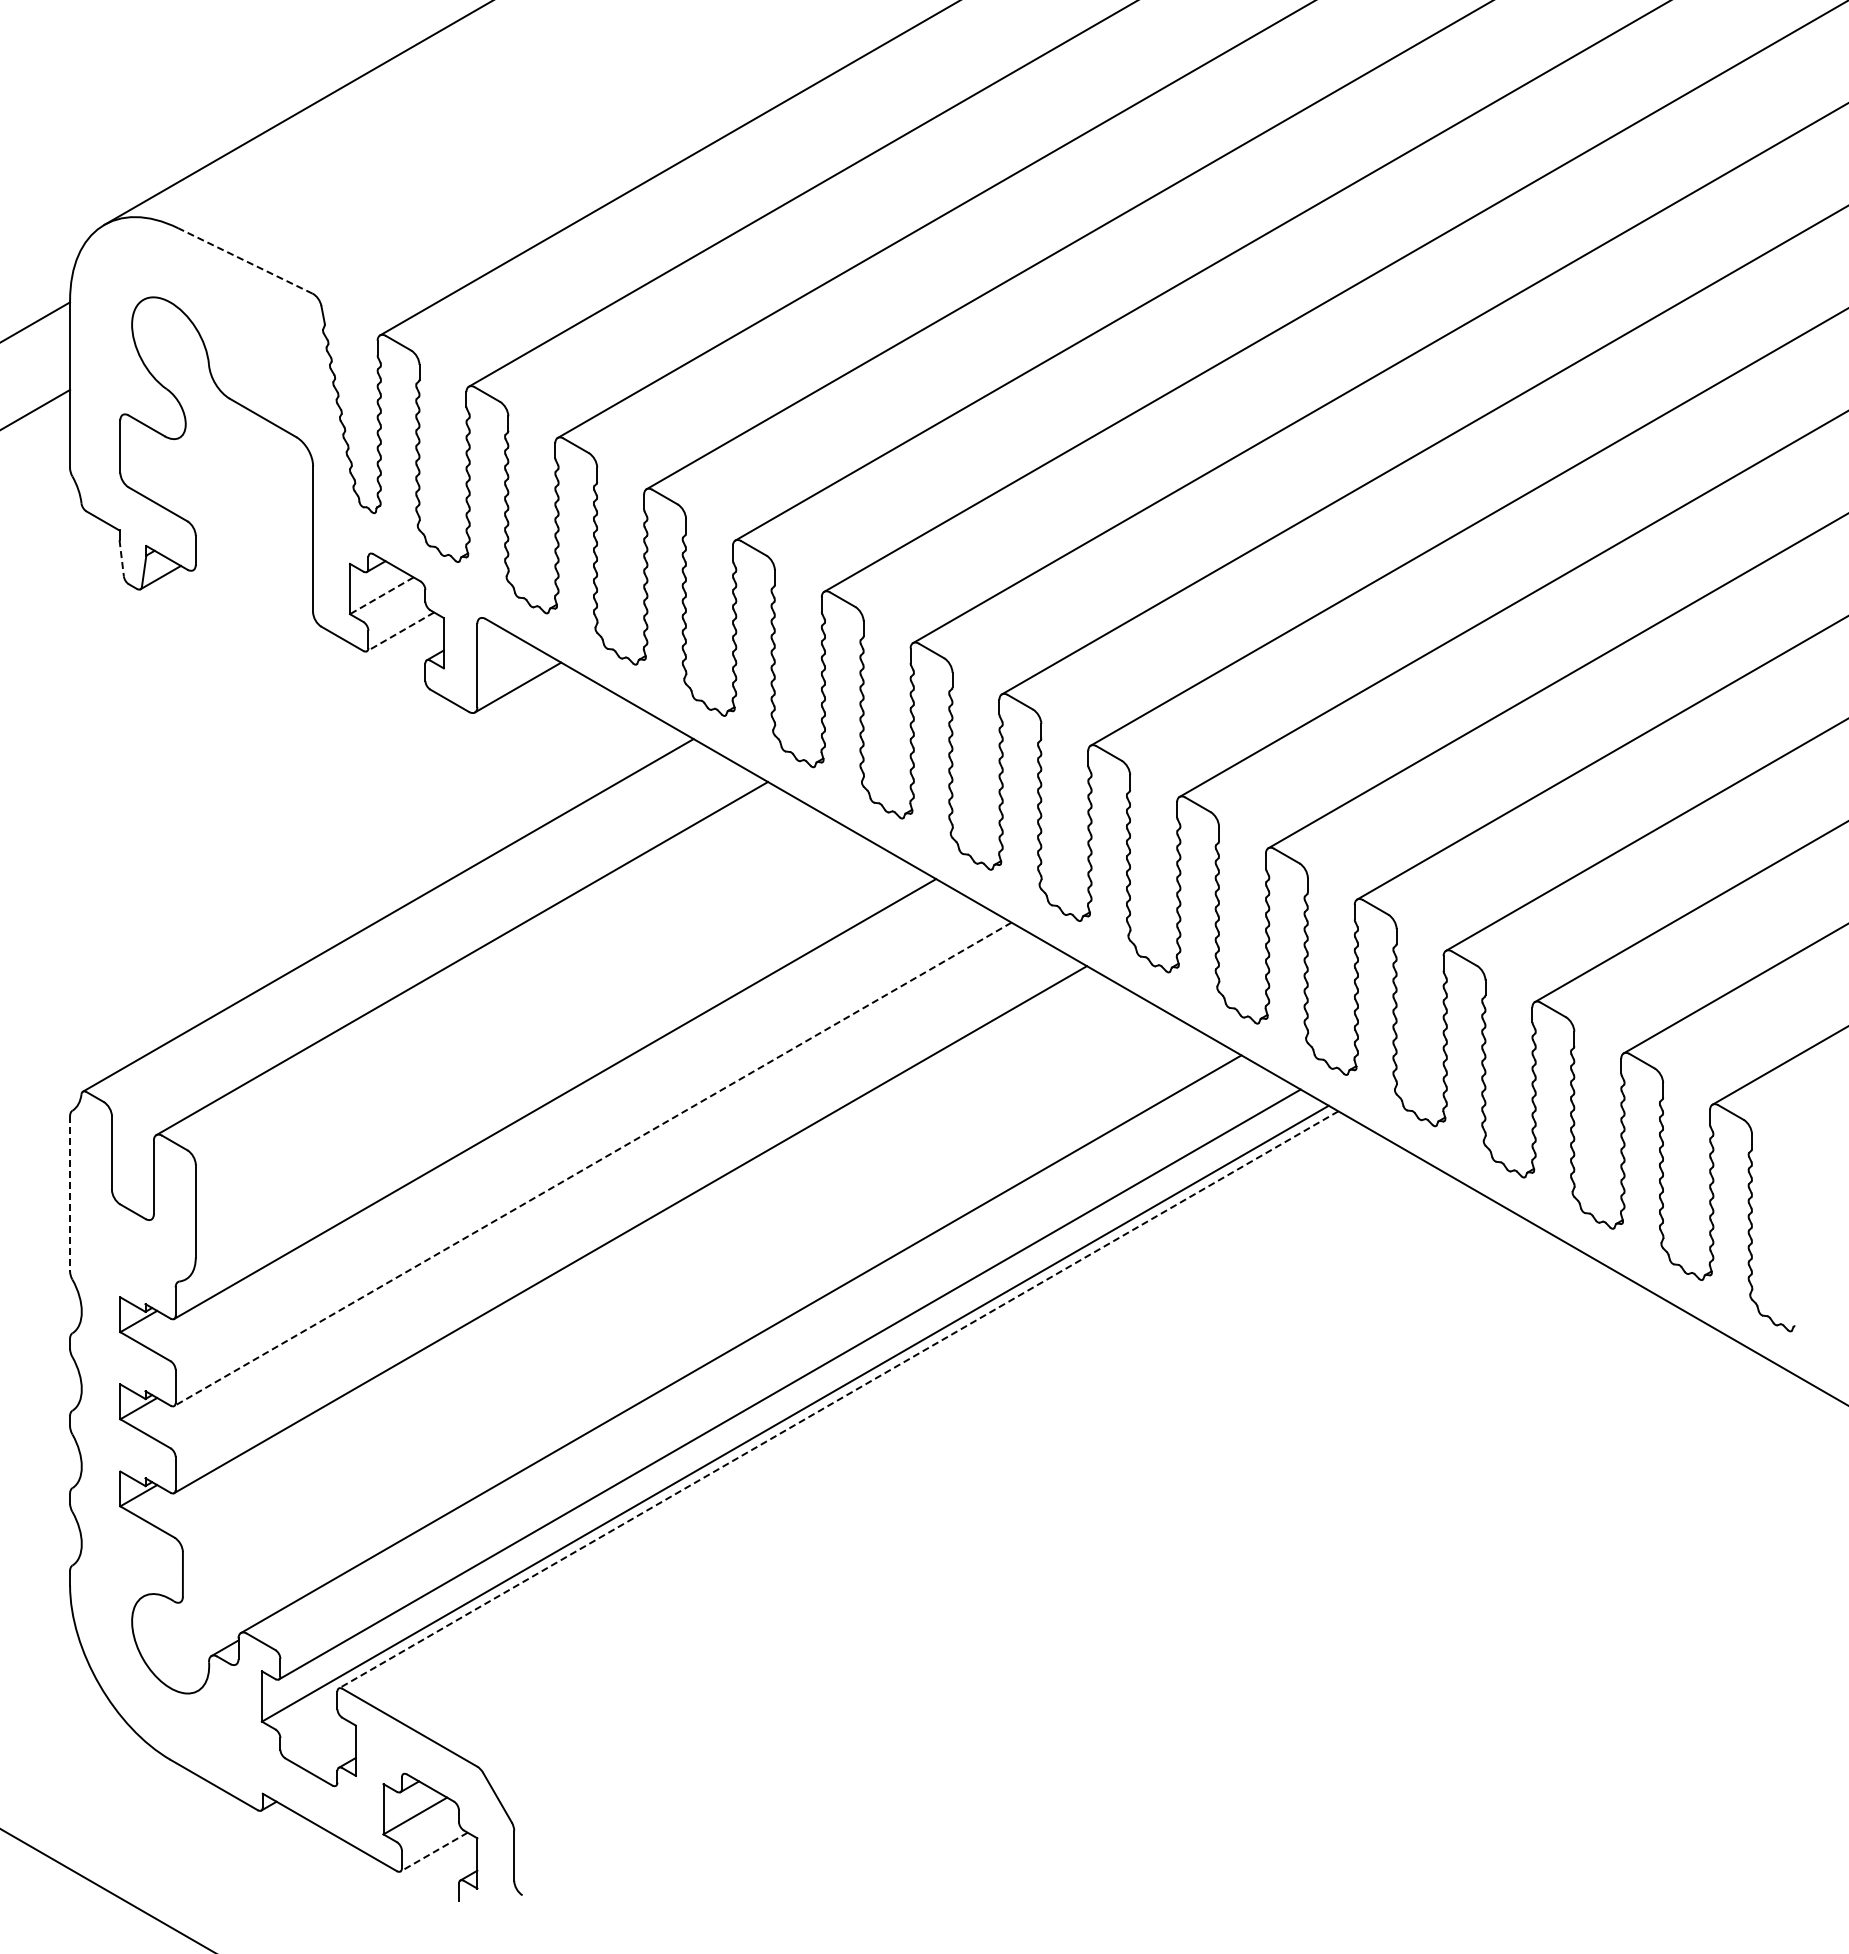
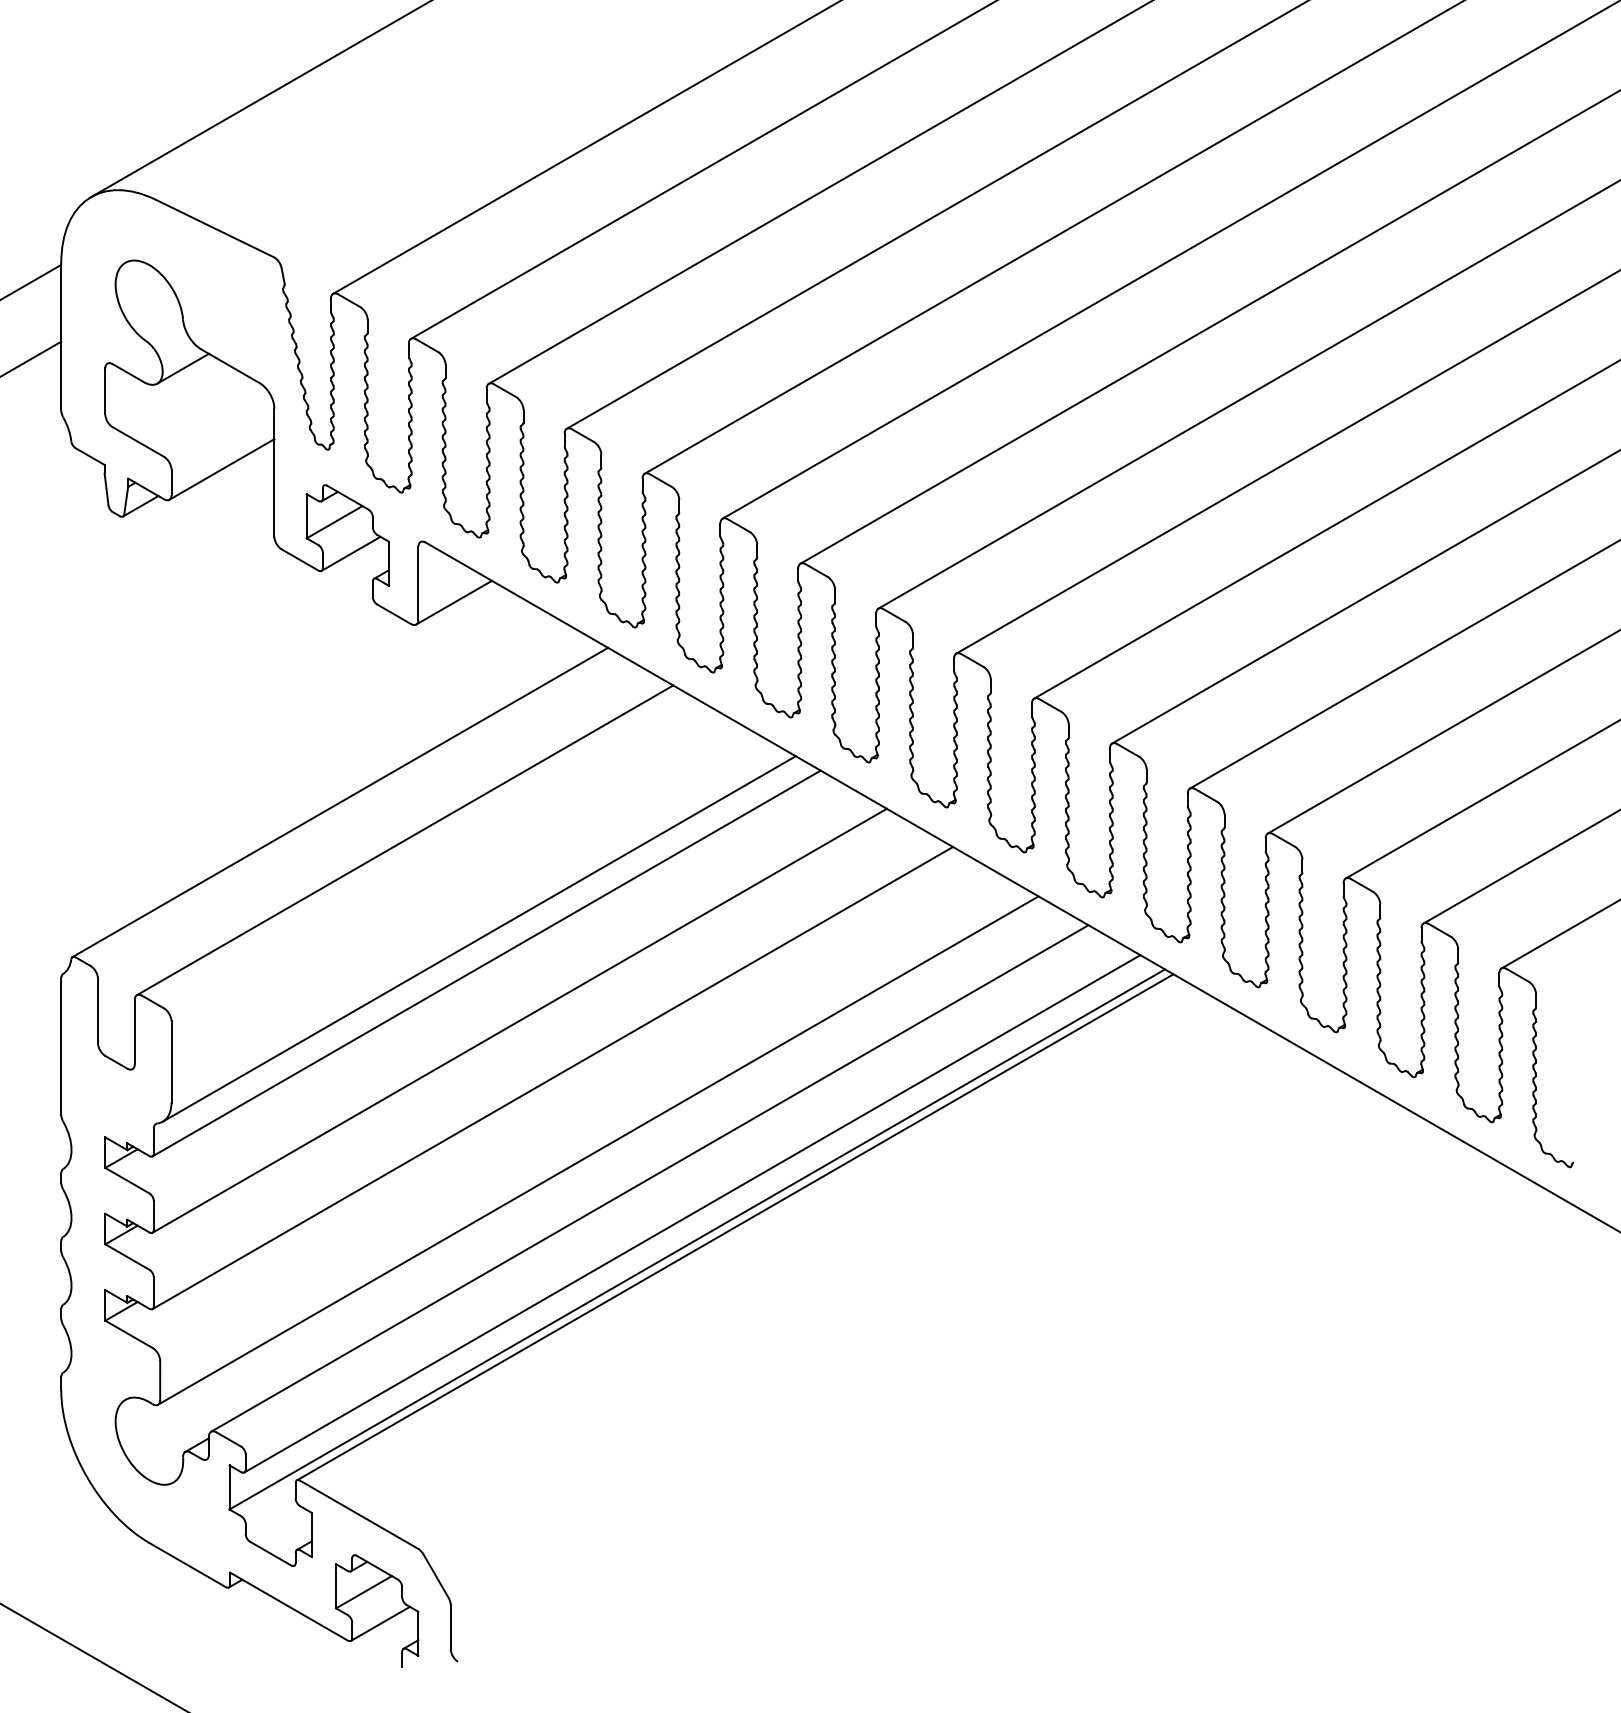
line: (245, 260) -> (215, 228), dashed -> solid
line: (208, 420) -> (182, 368), added
line: (253, 535) -> (222, 469), added
line: (121, 558) -> (106, 489), dashed -> solid
line: (381, 595) -> (334, 521), dashed -> solid
line: (400, 631) -> (351, 553), dashed -> solid
line: (546, 1070) -> (479, 938), added
line: (592, 1164) -> (519, 1020), dashed -> solid
line: (70, 1193) -> (61, 1046), dashed -> solid
line: (682, 1312) -> (598, 1150), added
line: (838, 1400) -> (735, 1227), dashed -> solid
line: (434, 1852) -> (380, 1624), dashed -> solid

